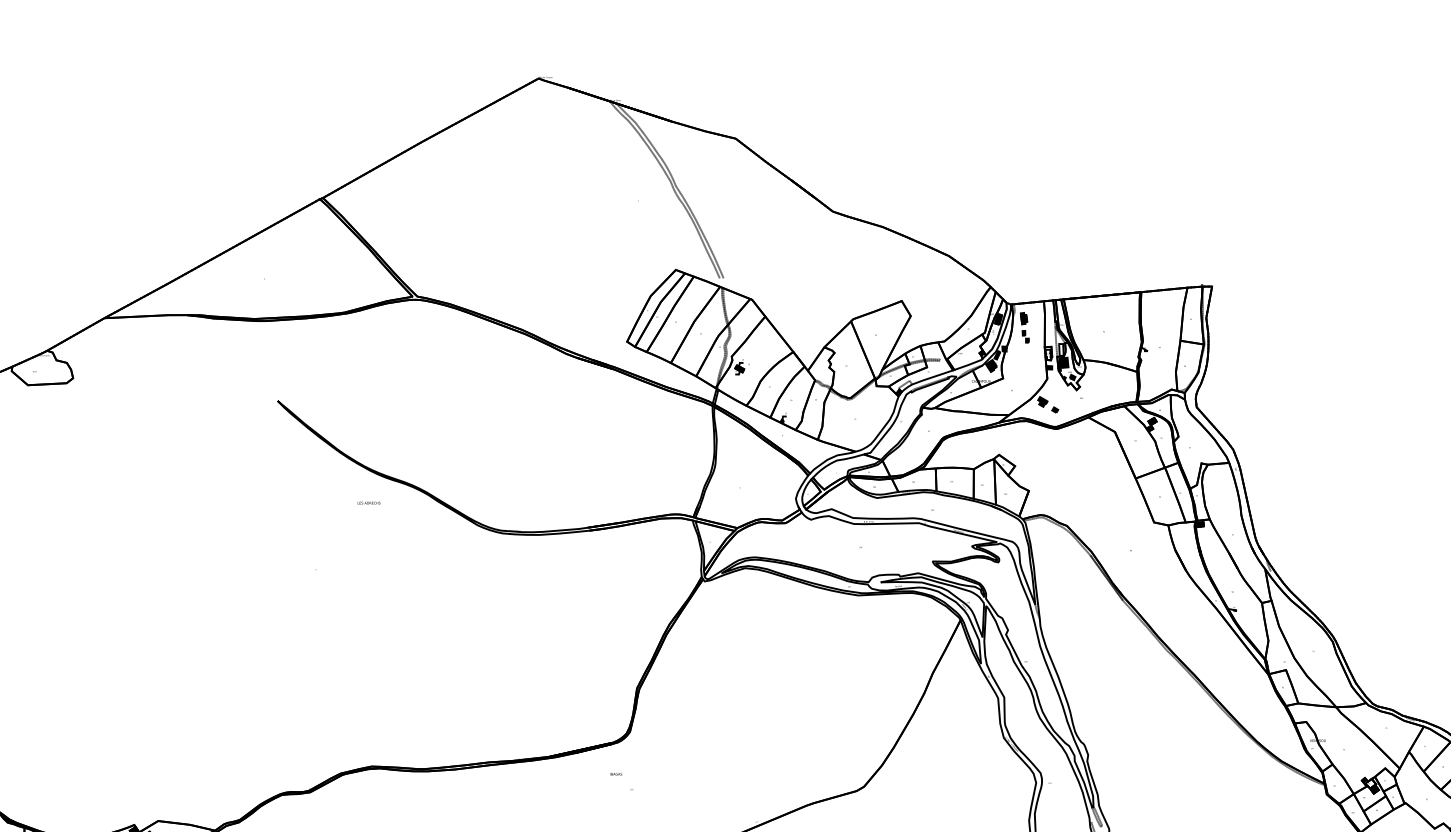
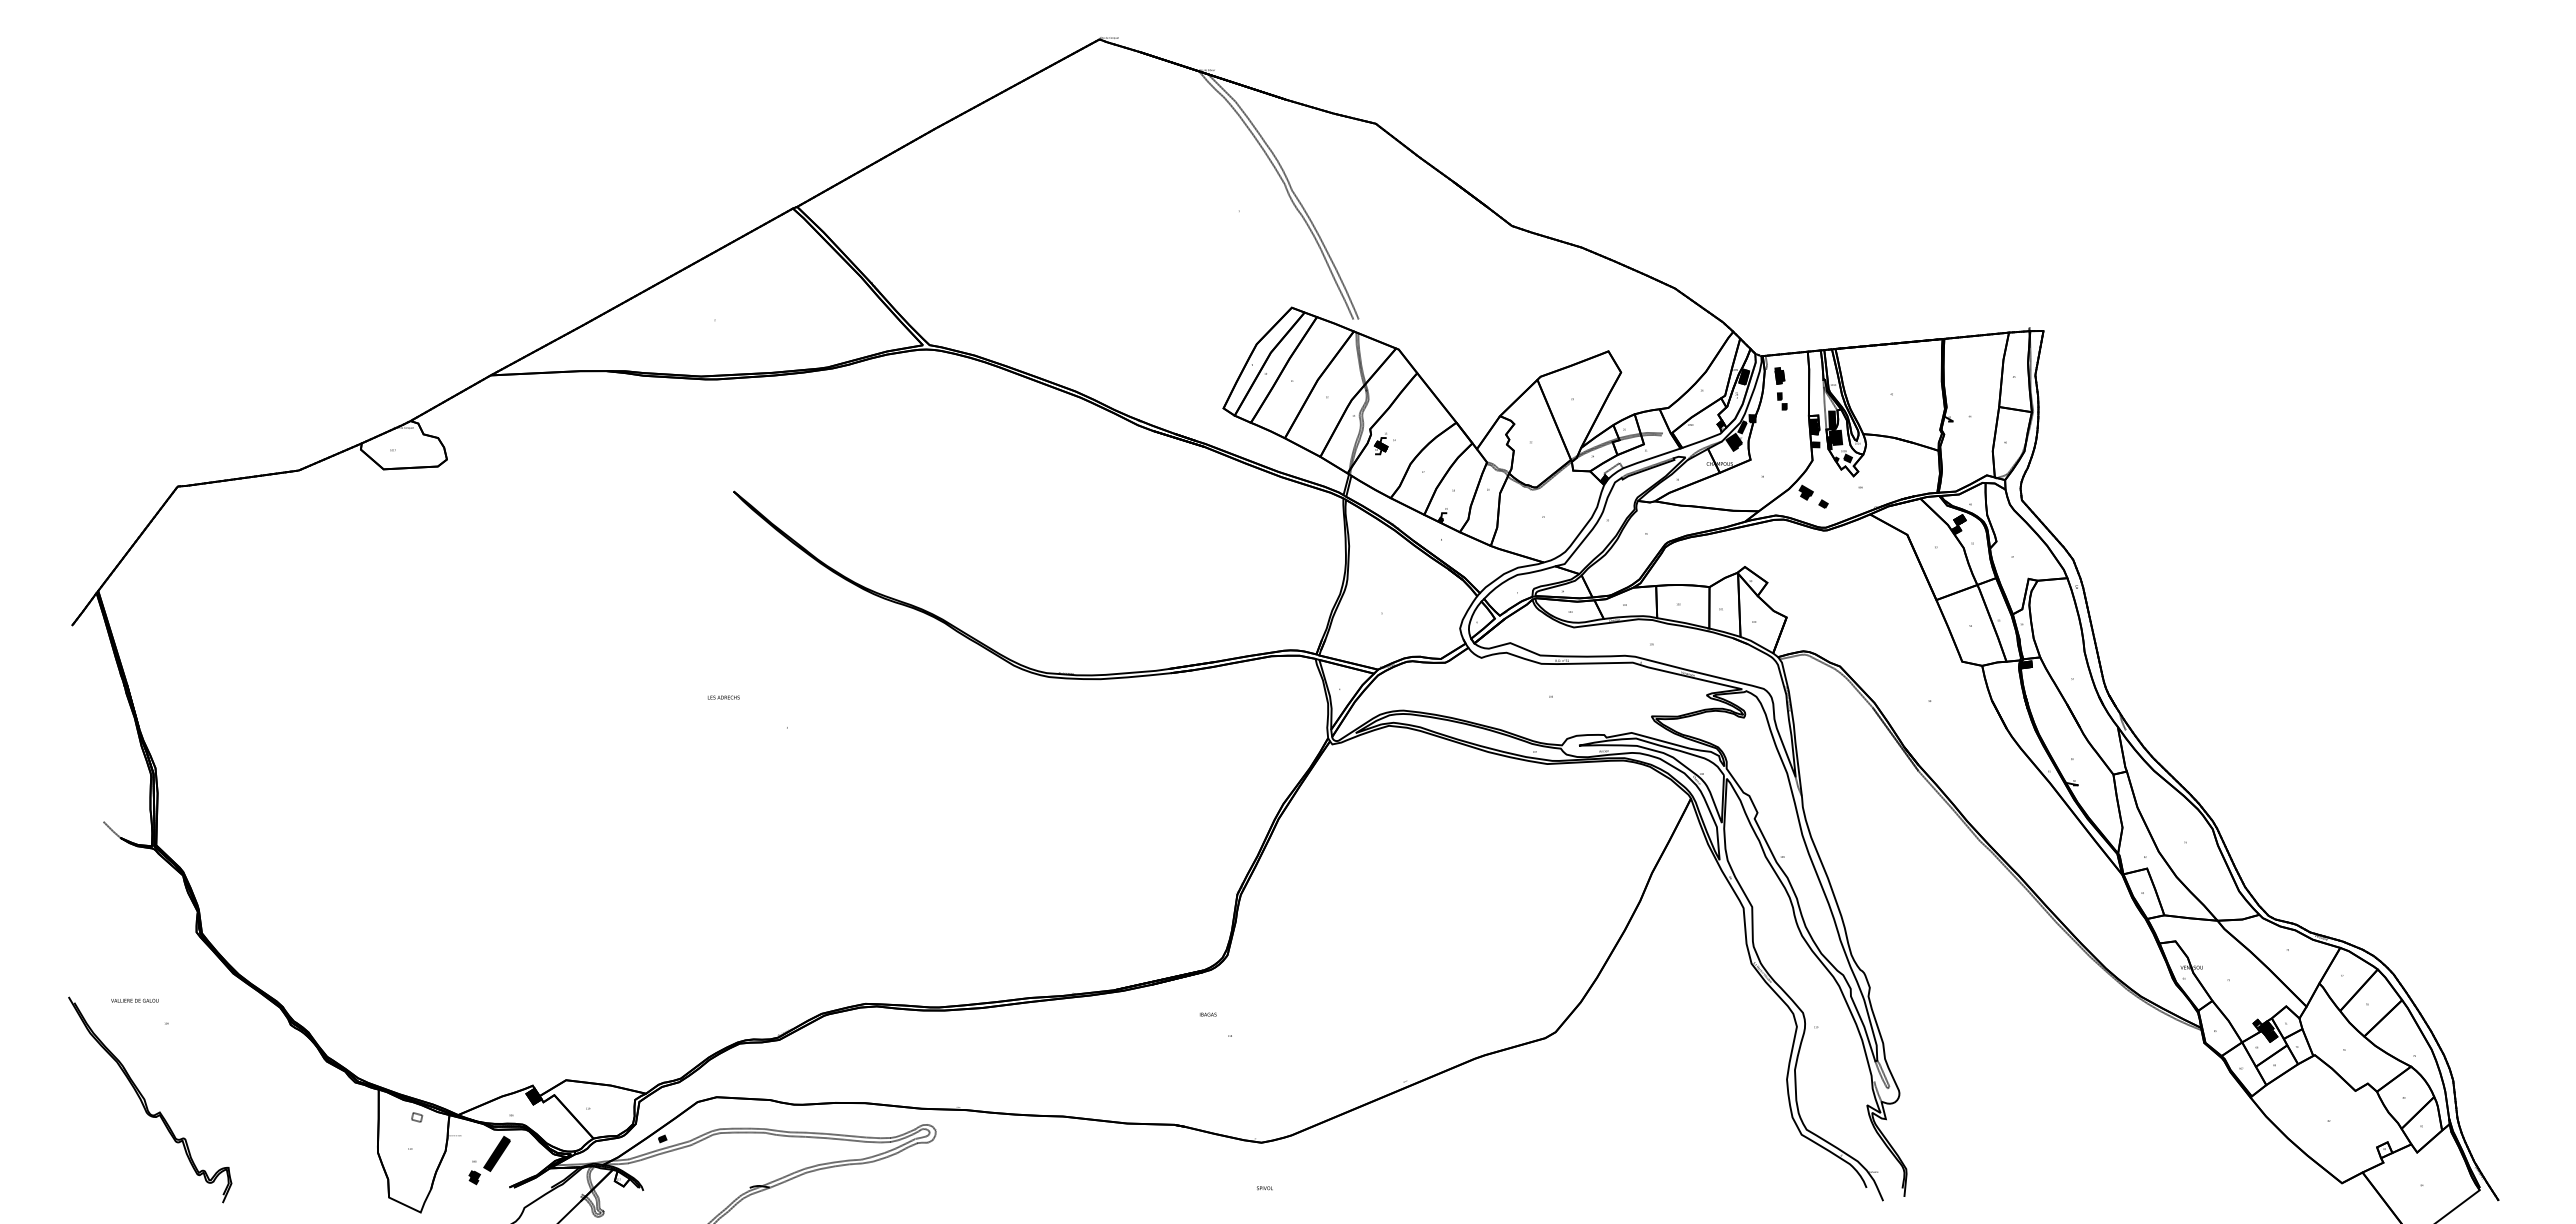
fill: (1061, 349) -> (1832, 419), added
fill: (1048, 354) -> (1814, 426), added
text: (368, 503) -> (723, 697), moved
fill: (1370, 783) -> (2265, 1027), added

